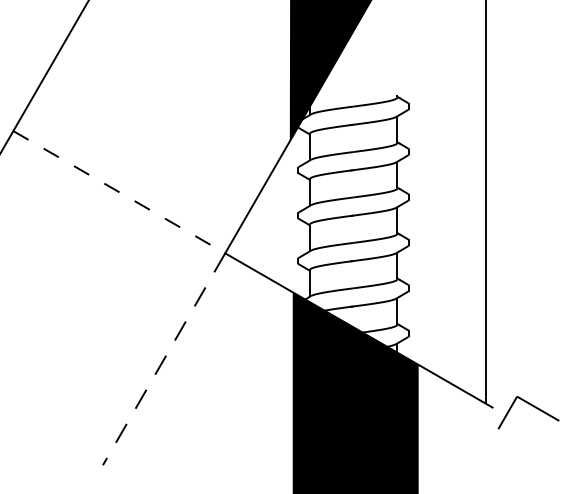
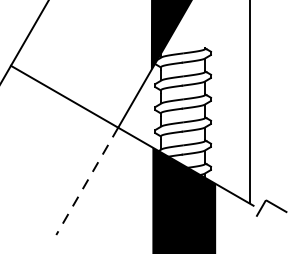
line: (119, 191) -> (64, 96), dashed -> solid

